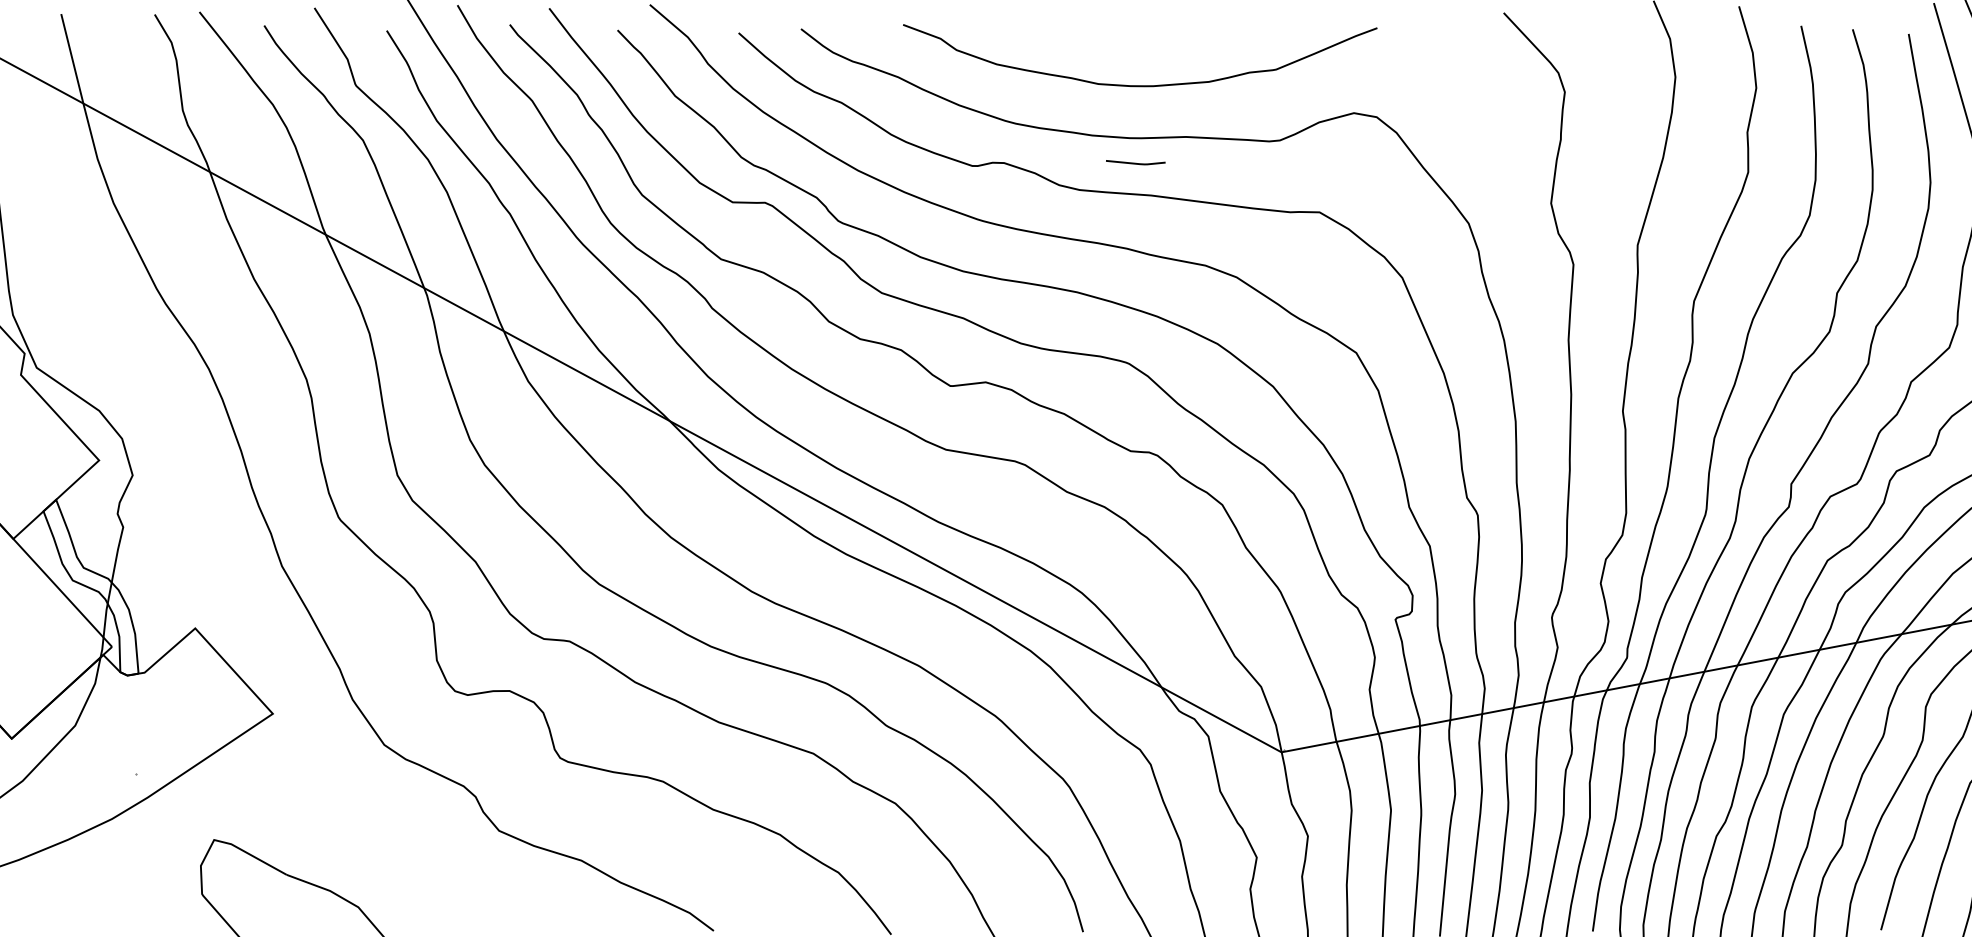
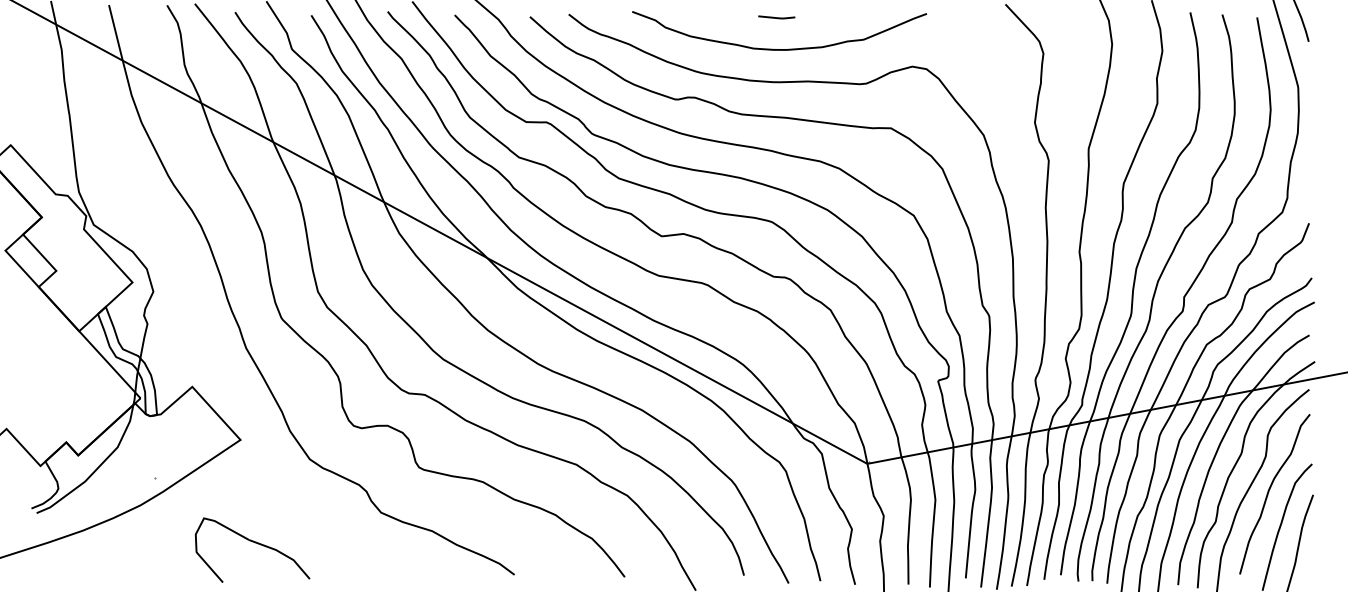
line: (1135, 162) -> (776, 17), moved

